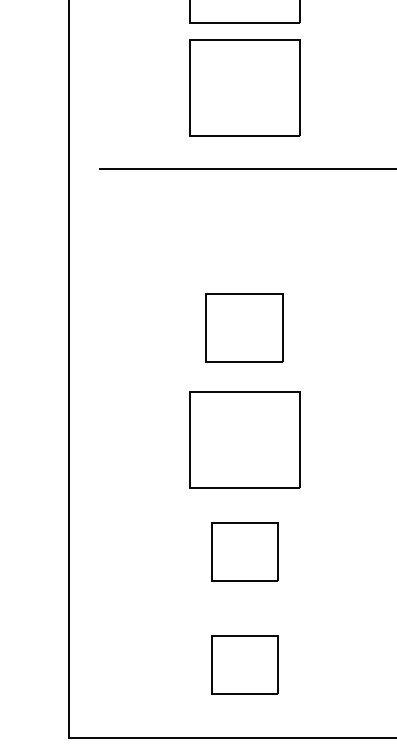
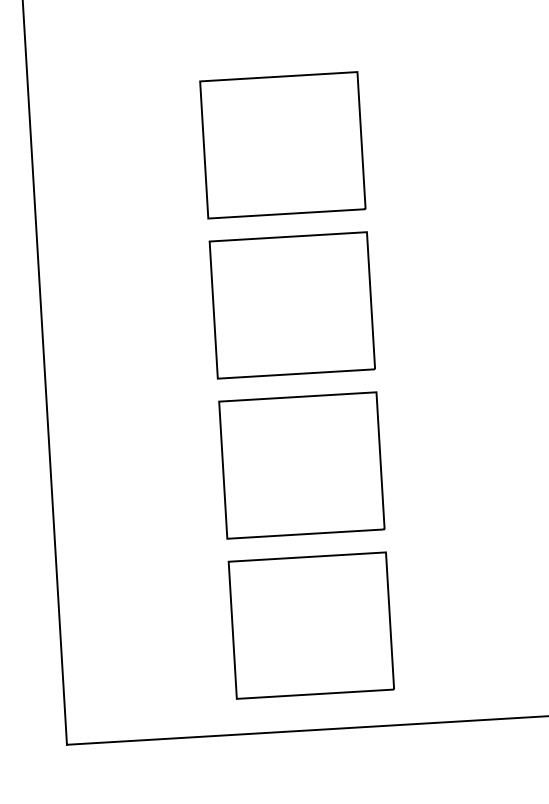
part: (244, 327) -> (282, 144), size x1.43
part: (244, 551) -> (301, 464), size x1.67
part: (244, 664) -> (311, 625), size x1.67

